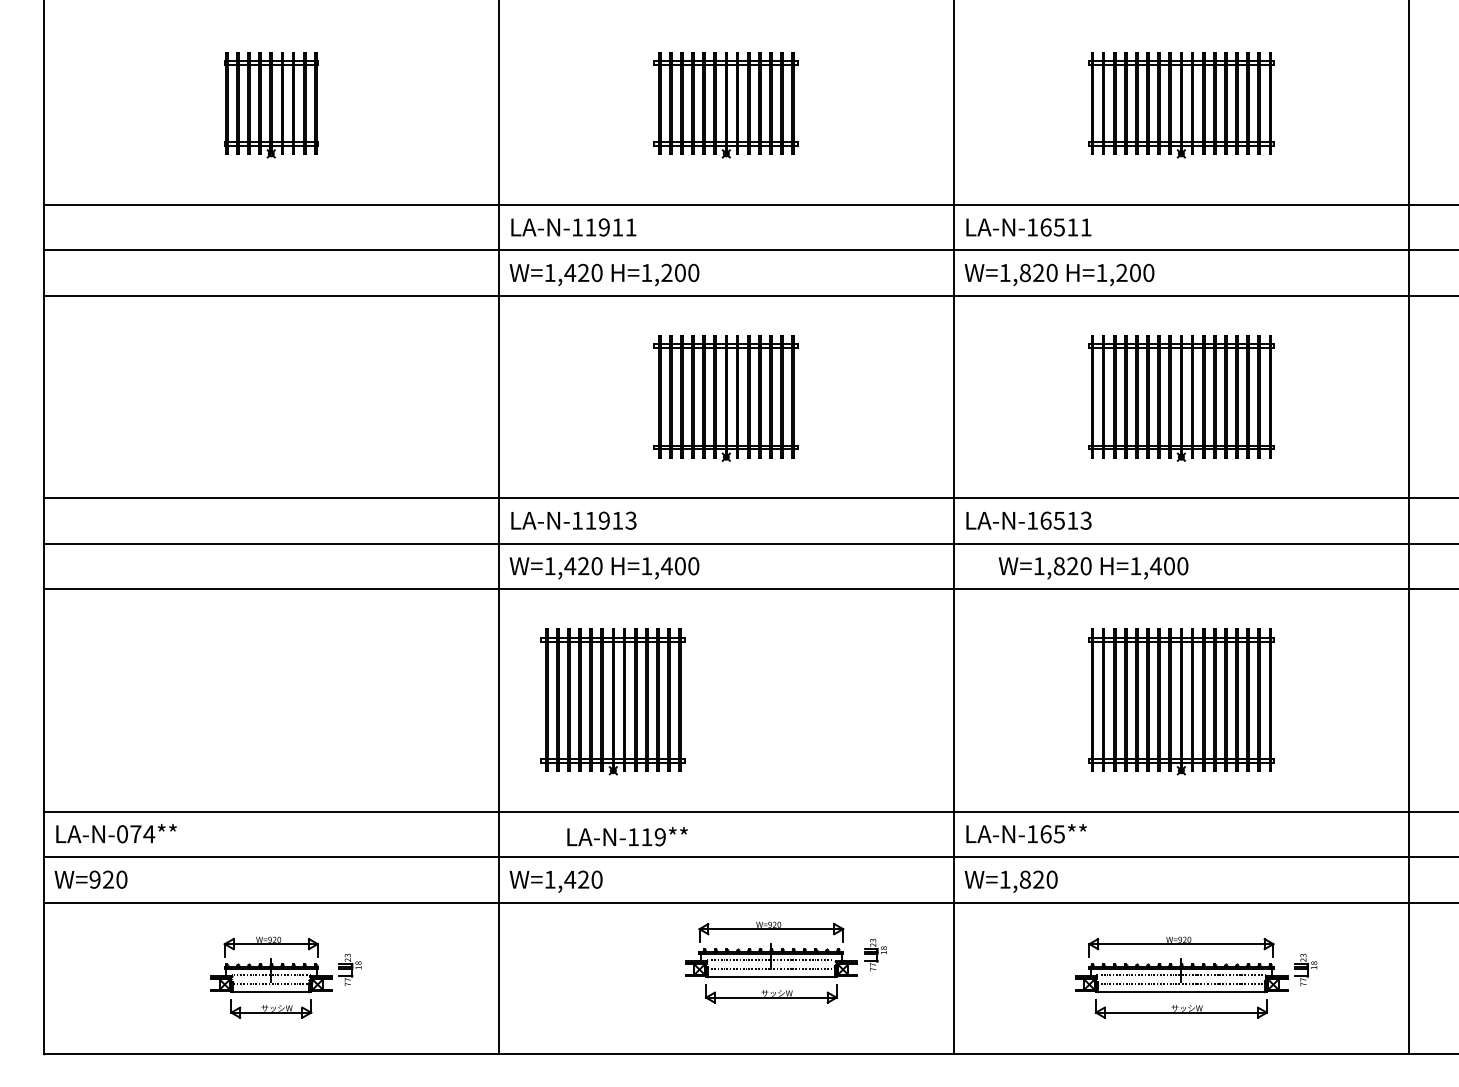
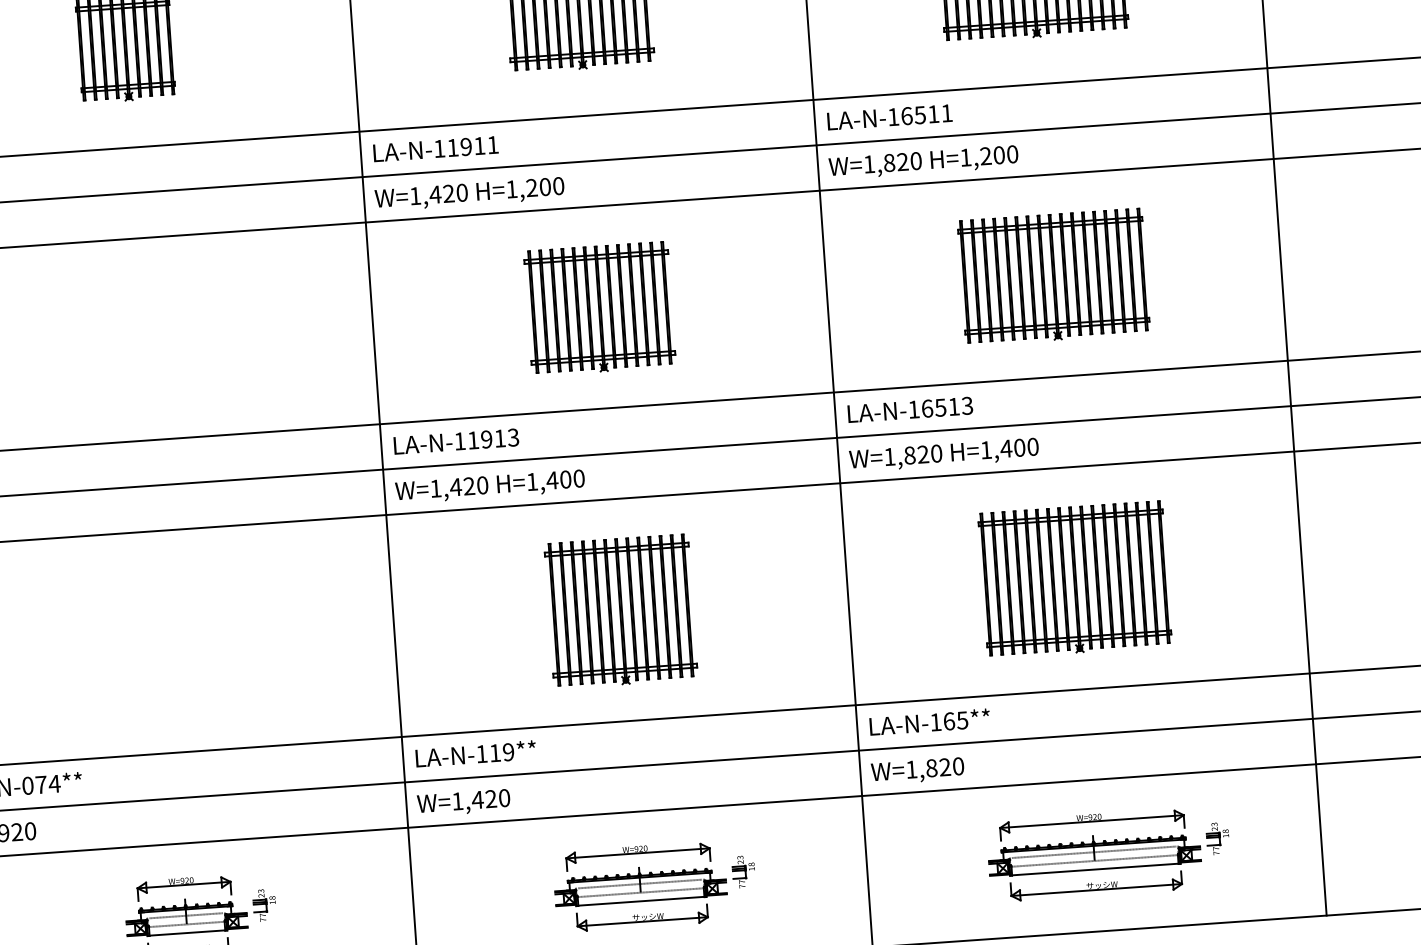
text: (1093, 568) -> (944, 455), moved
part: (612, 701) -> (620, 611), moved
text: (627, 836) -> (475, 753), moved
part: (785, 962) -> (654, 885), moved

